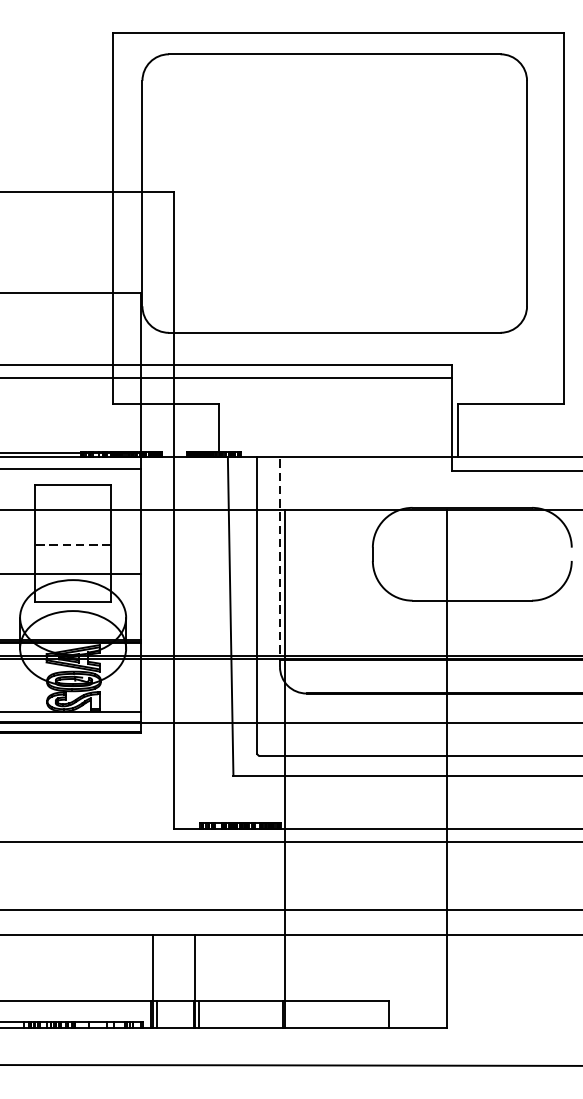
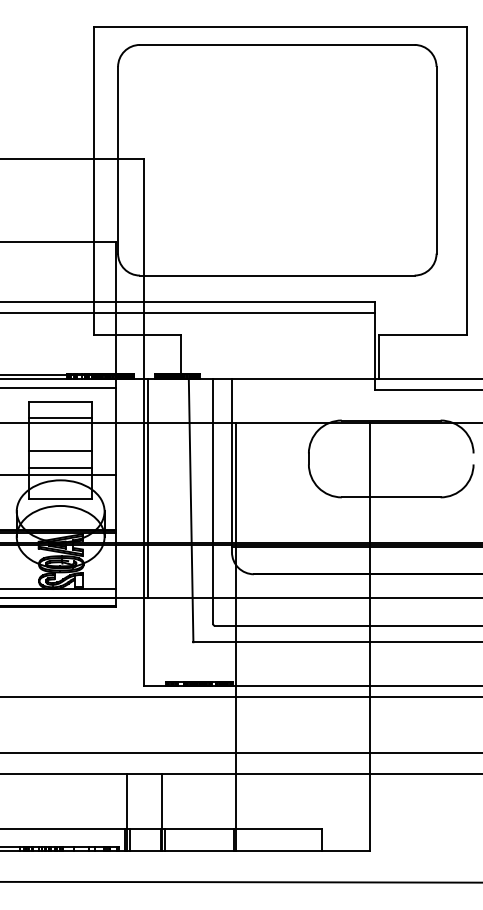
line: (72, 504) -> (60, 417), added
line: (72, 545) -> (60, 451), dashed -> solid
line: (279, 562) -> (231, 465), dashed -> solid
line: (72, 564) -> (60, 467), added
line: (177, 589) -> (147, 488), added

